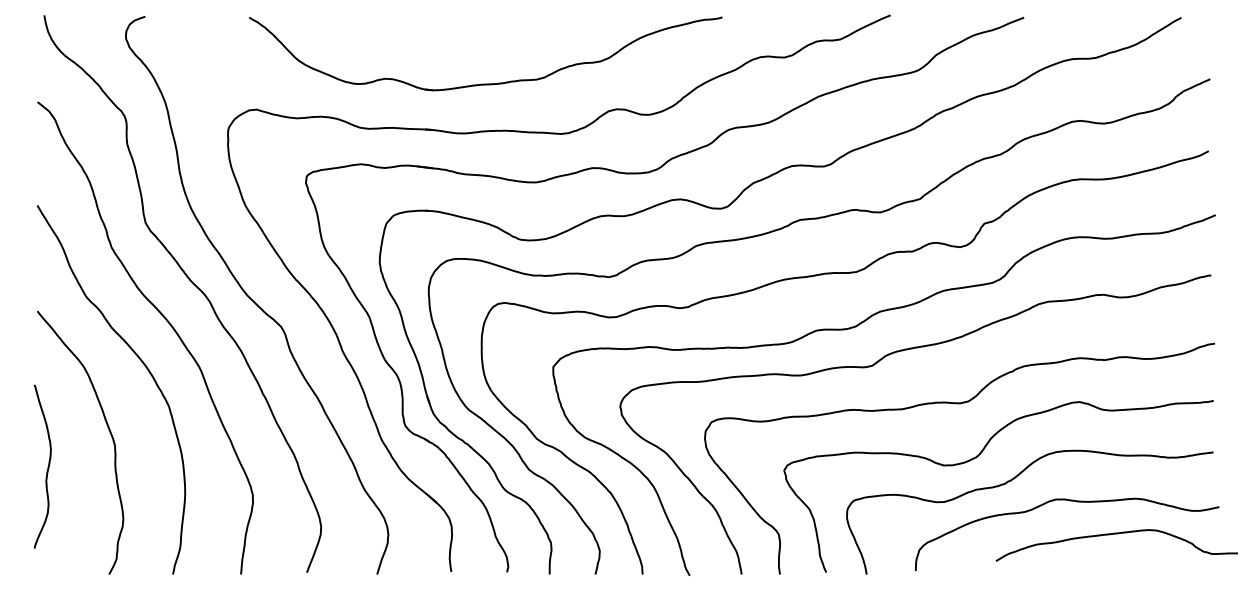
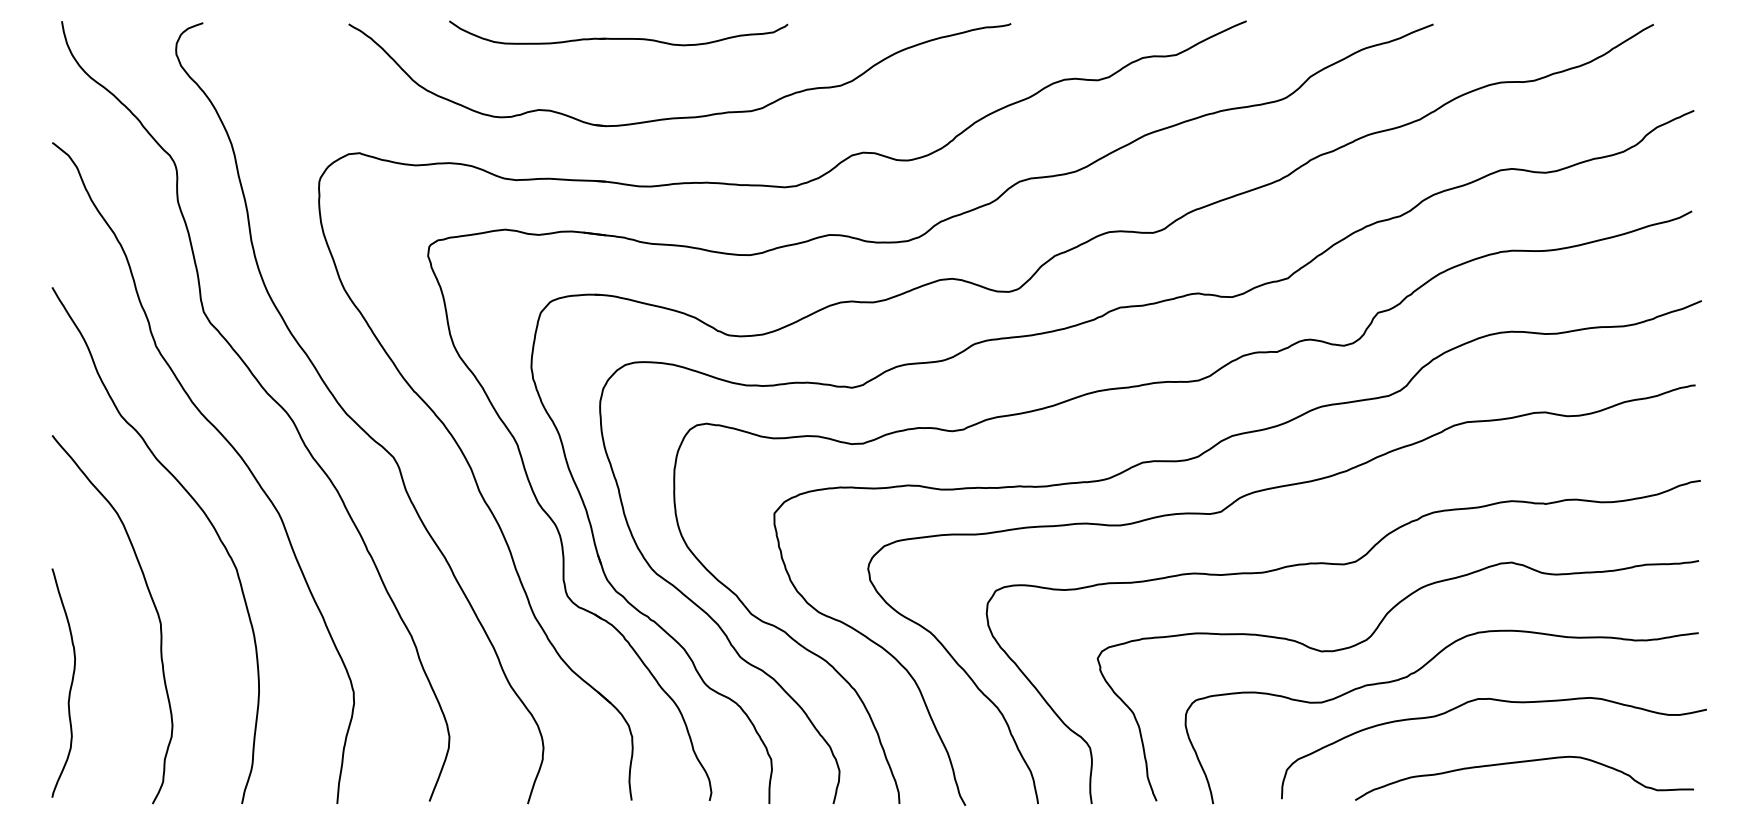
part: (441, 24) -> (618, 33), added
curve: (47, 467) -> (70, 684), moved
curve: (1116, 534) -> (1524, 762), moved

